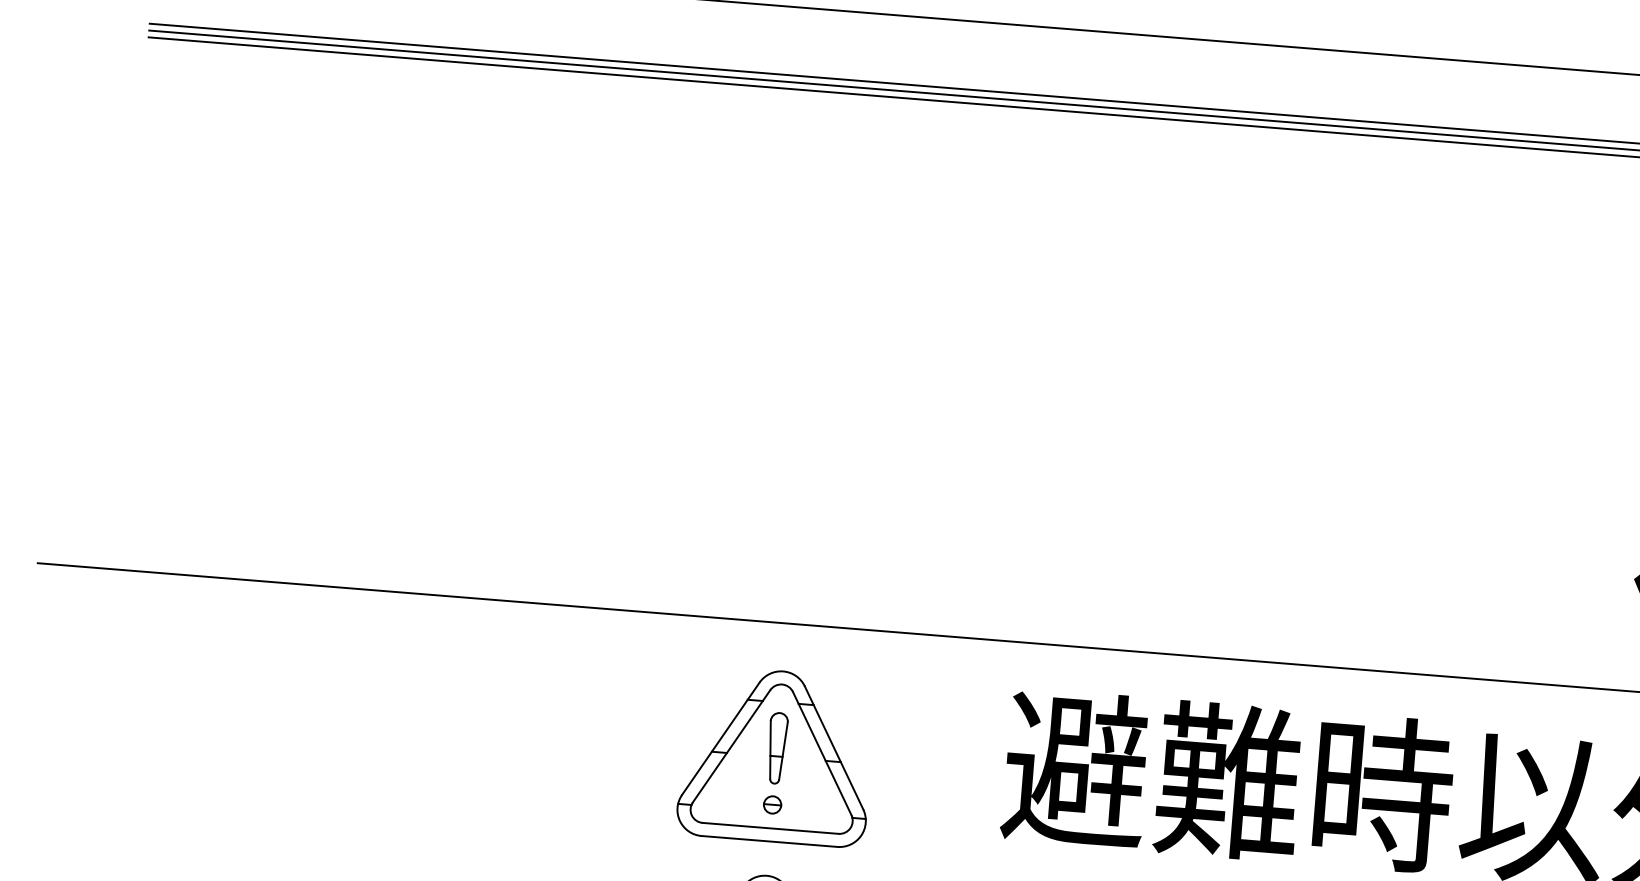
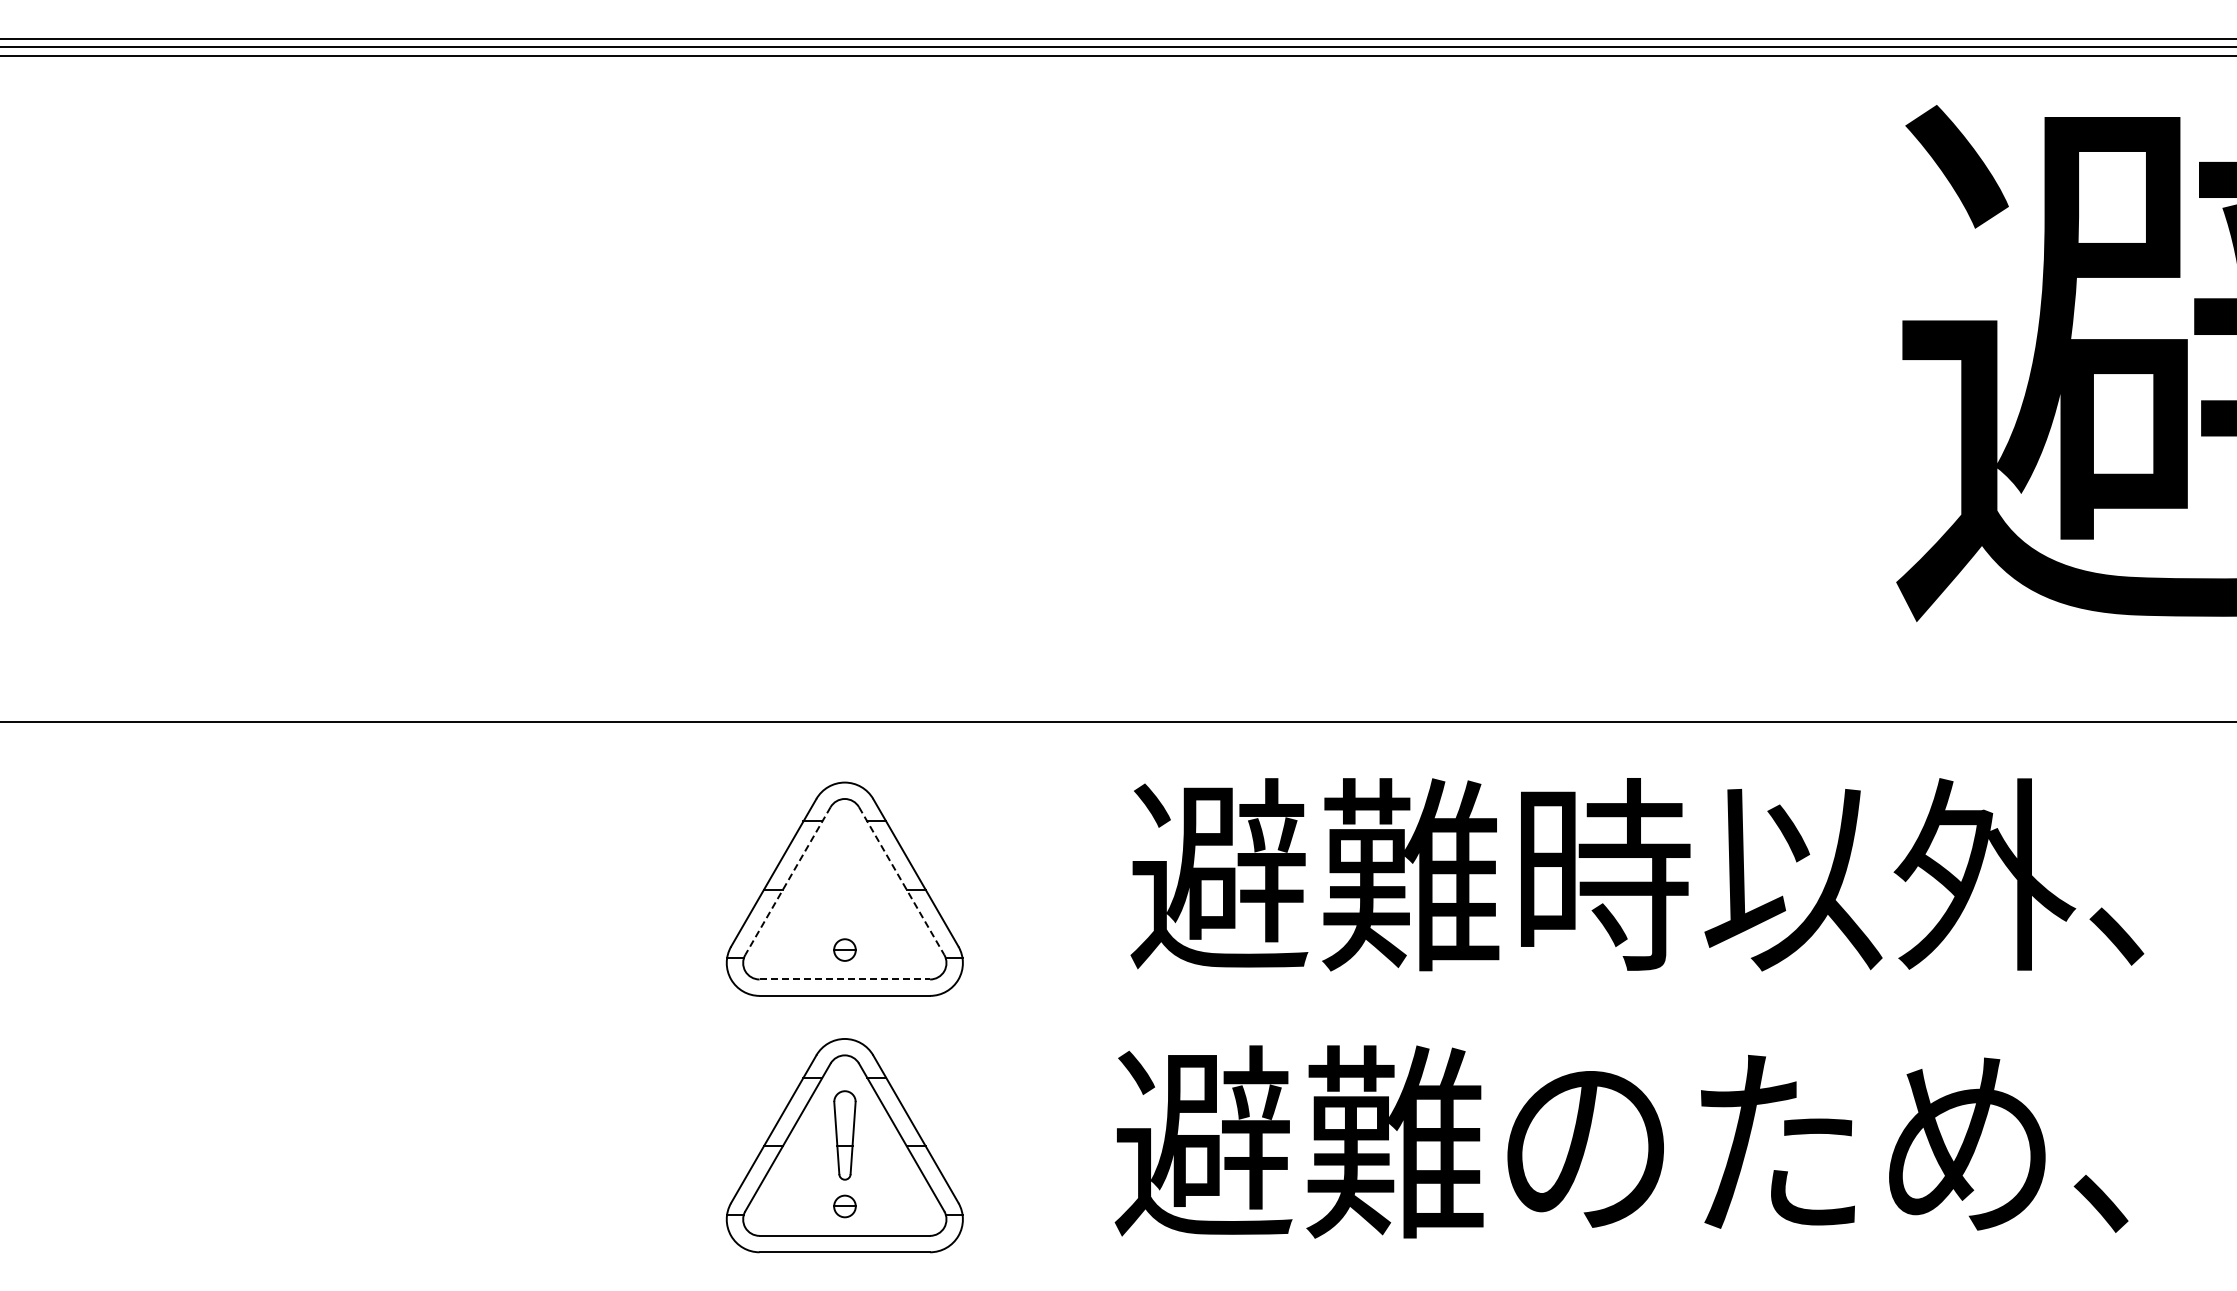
line: (731, 746) -> (787, 881), solid -> dashed
part: (776, 747) -> (844, 878), removed
line: (822, 753) -> (901, 881), solid -> dashed
line: (771, 828) -> (845, 979), solid -> dashed

